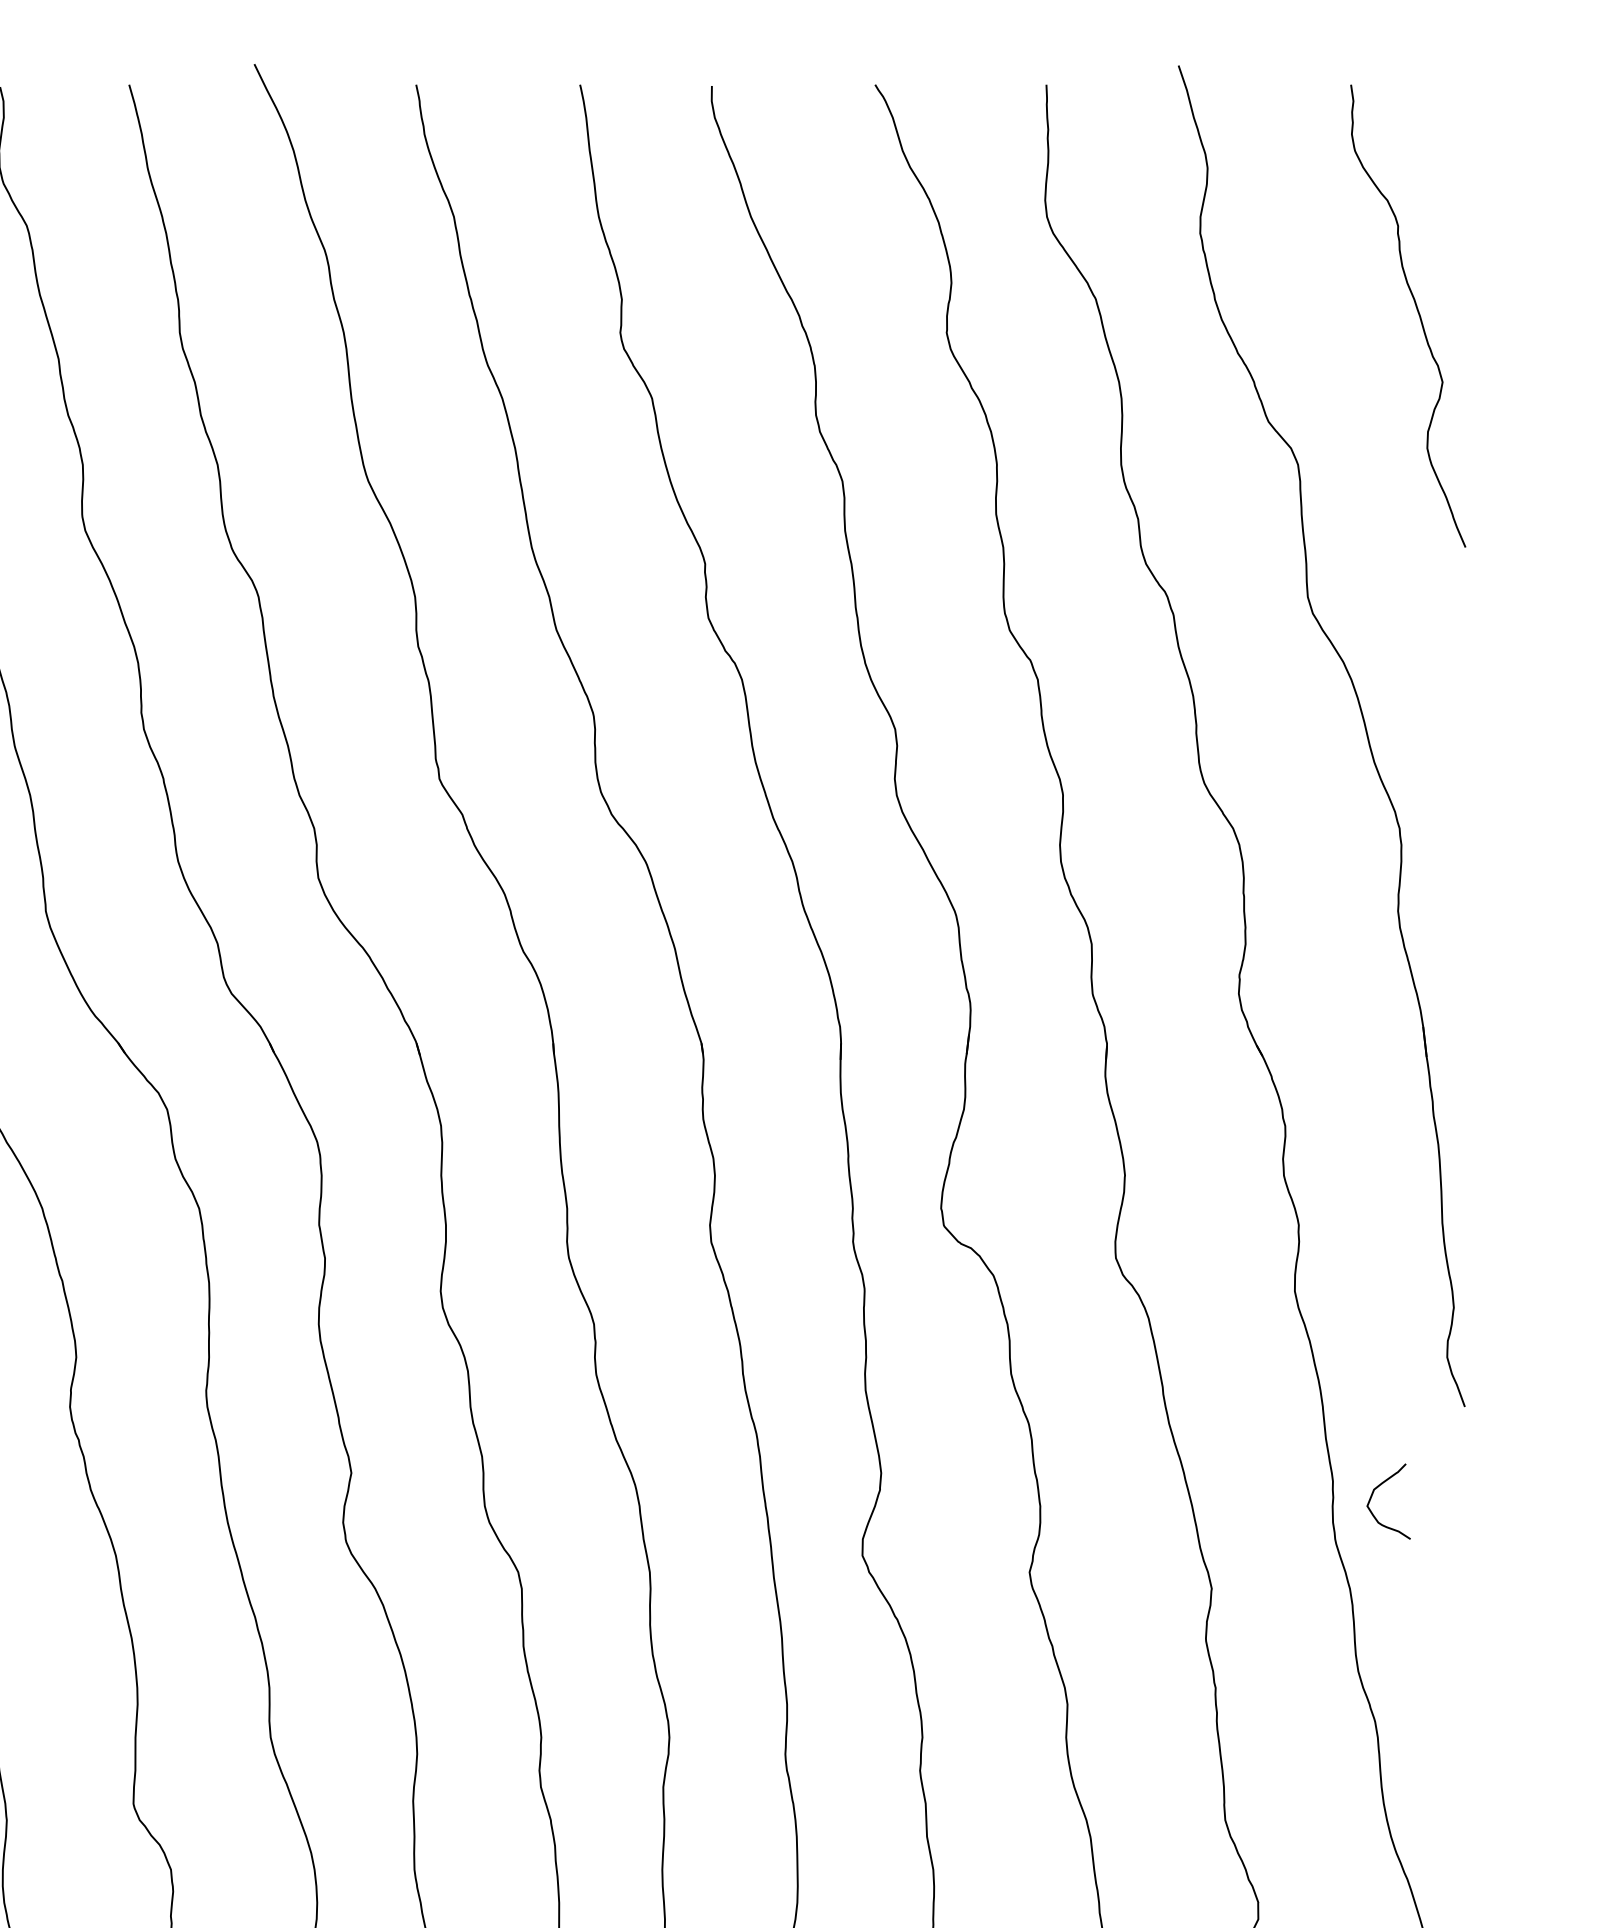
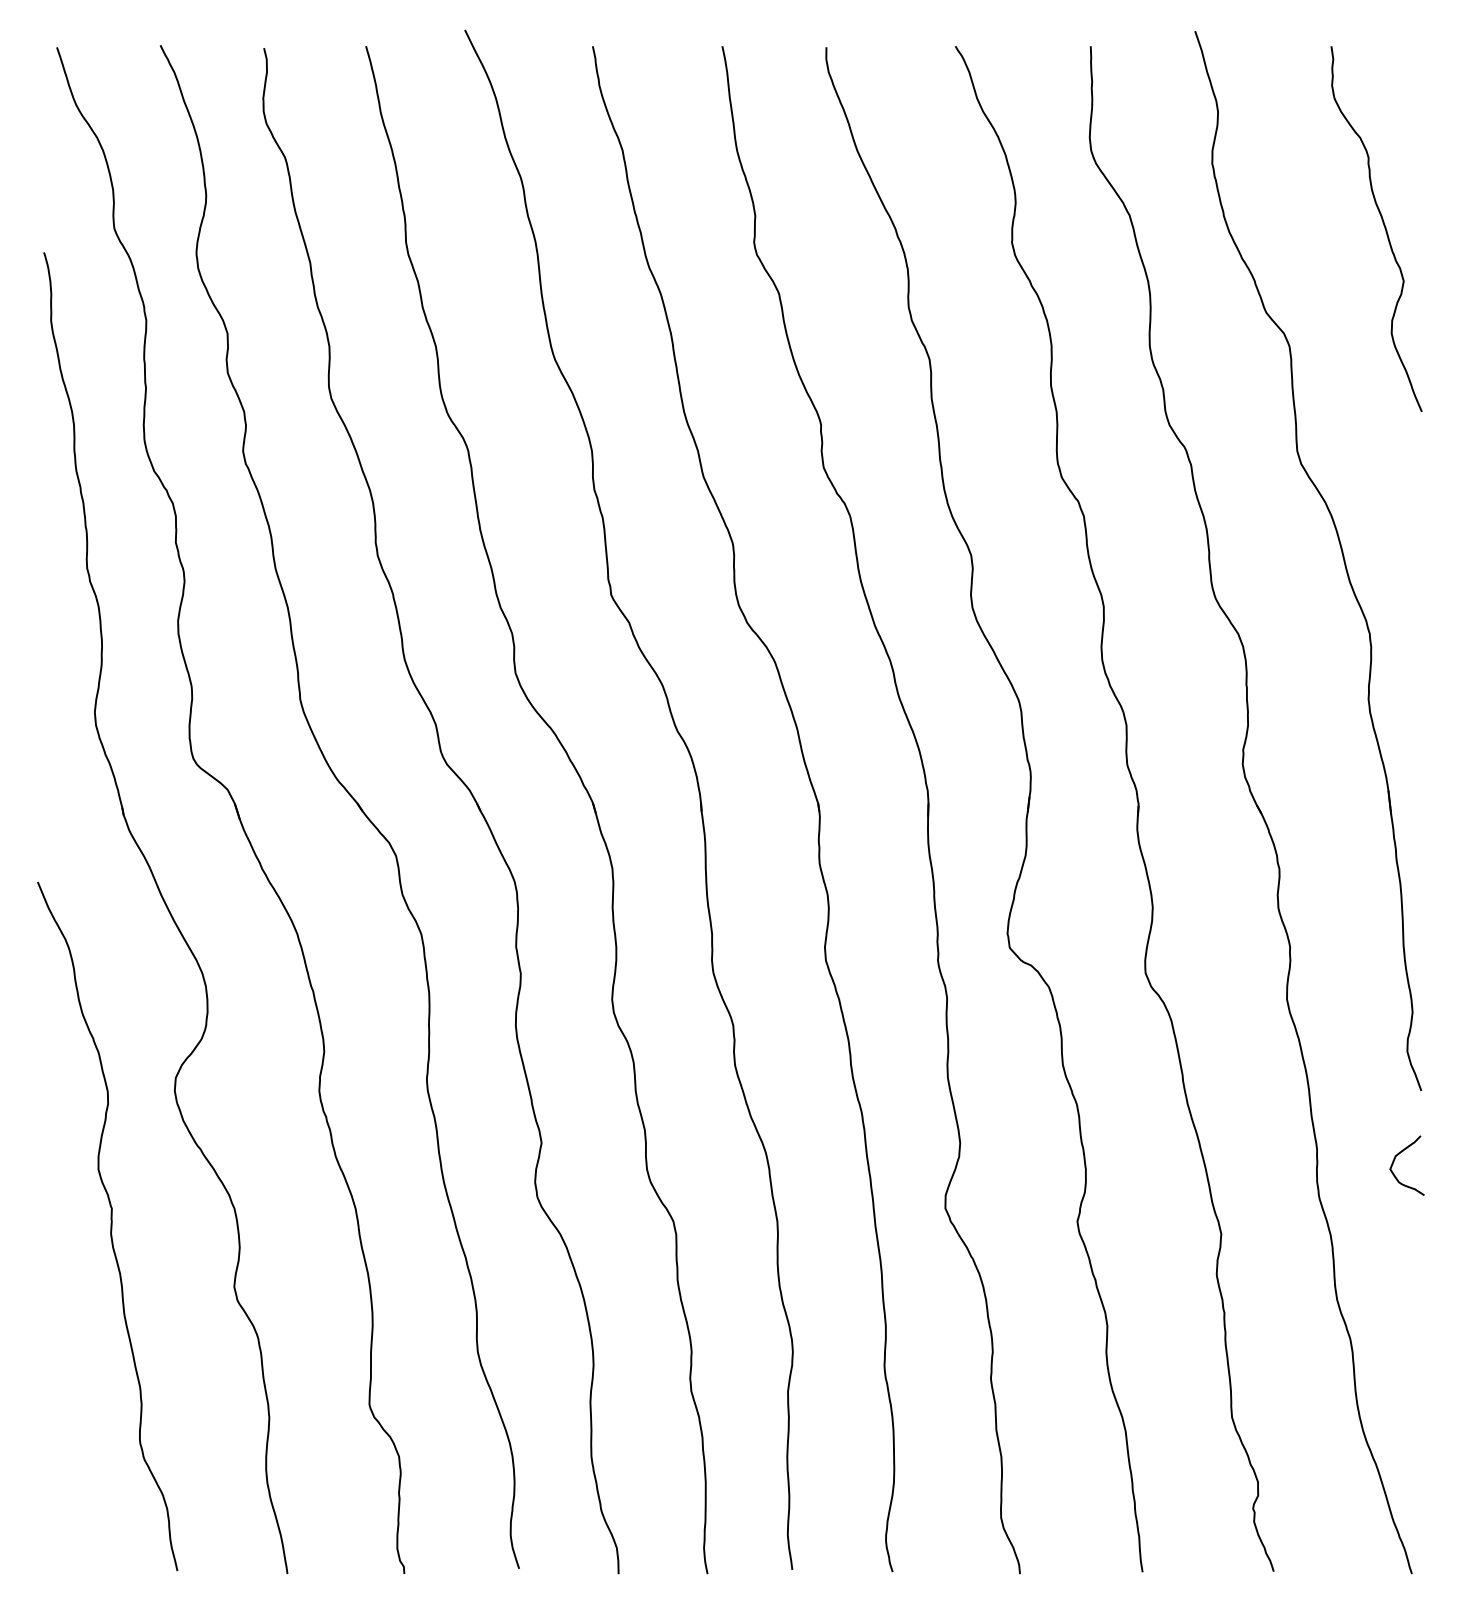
curve: (1372, 1497) -> (1394, 1162), moved

